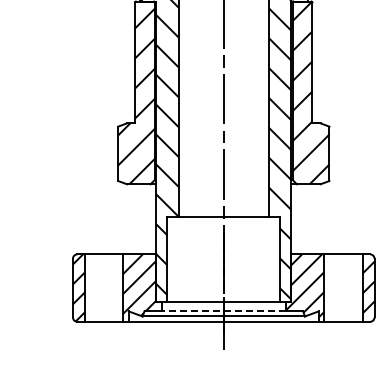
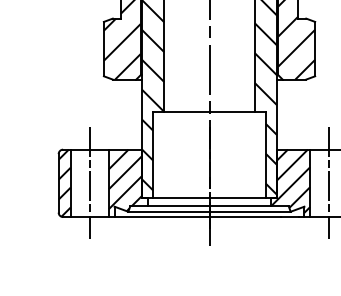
line: (104, 287) -> (90, 182), added
line: (343, 287) -> (329, 182), added
line: (223, 311) -> (209, 206), dashed -> solid

